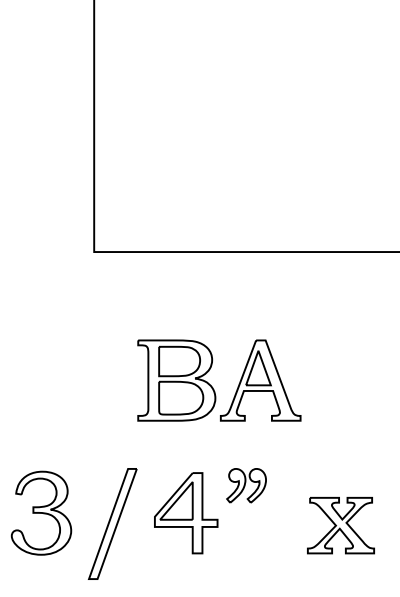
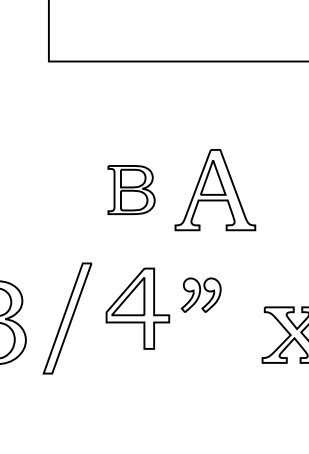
part: (176, 380) -> (131, 190), size x0.6
part: (186, 513) -> (138, 309), moved
part: (112, 523) -> (67, 318), moved

